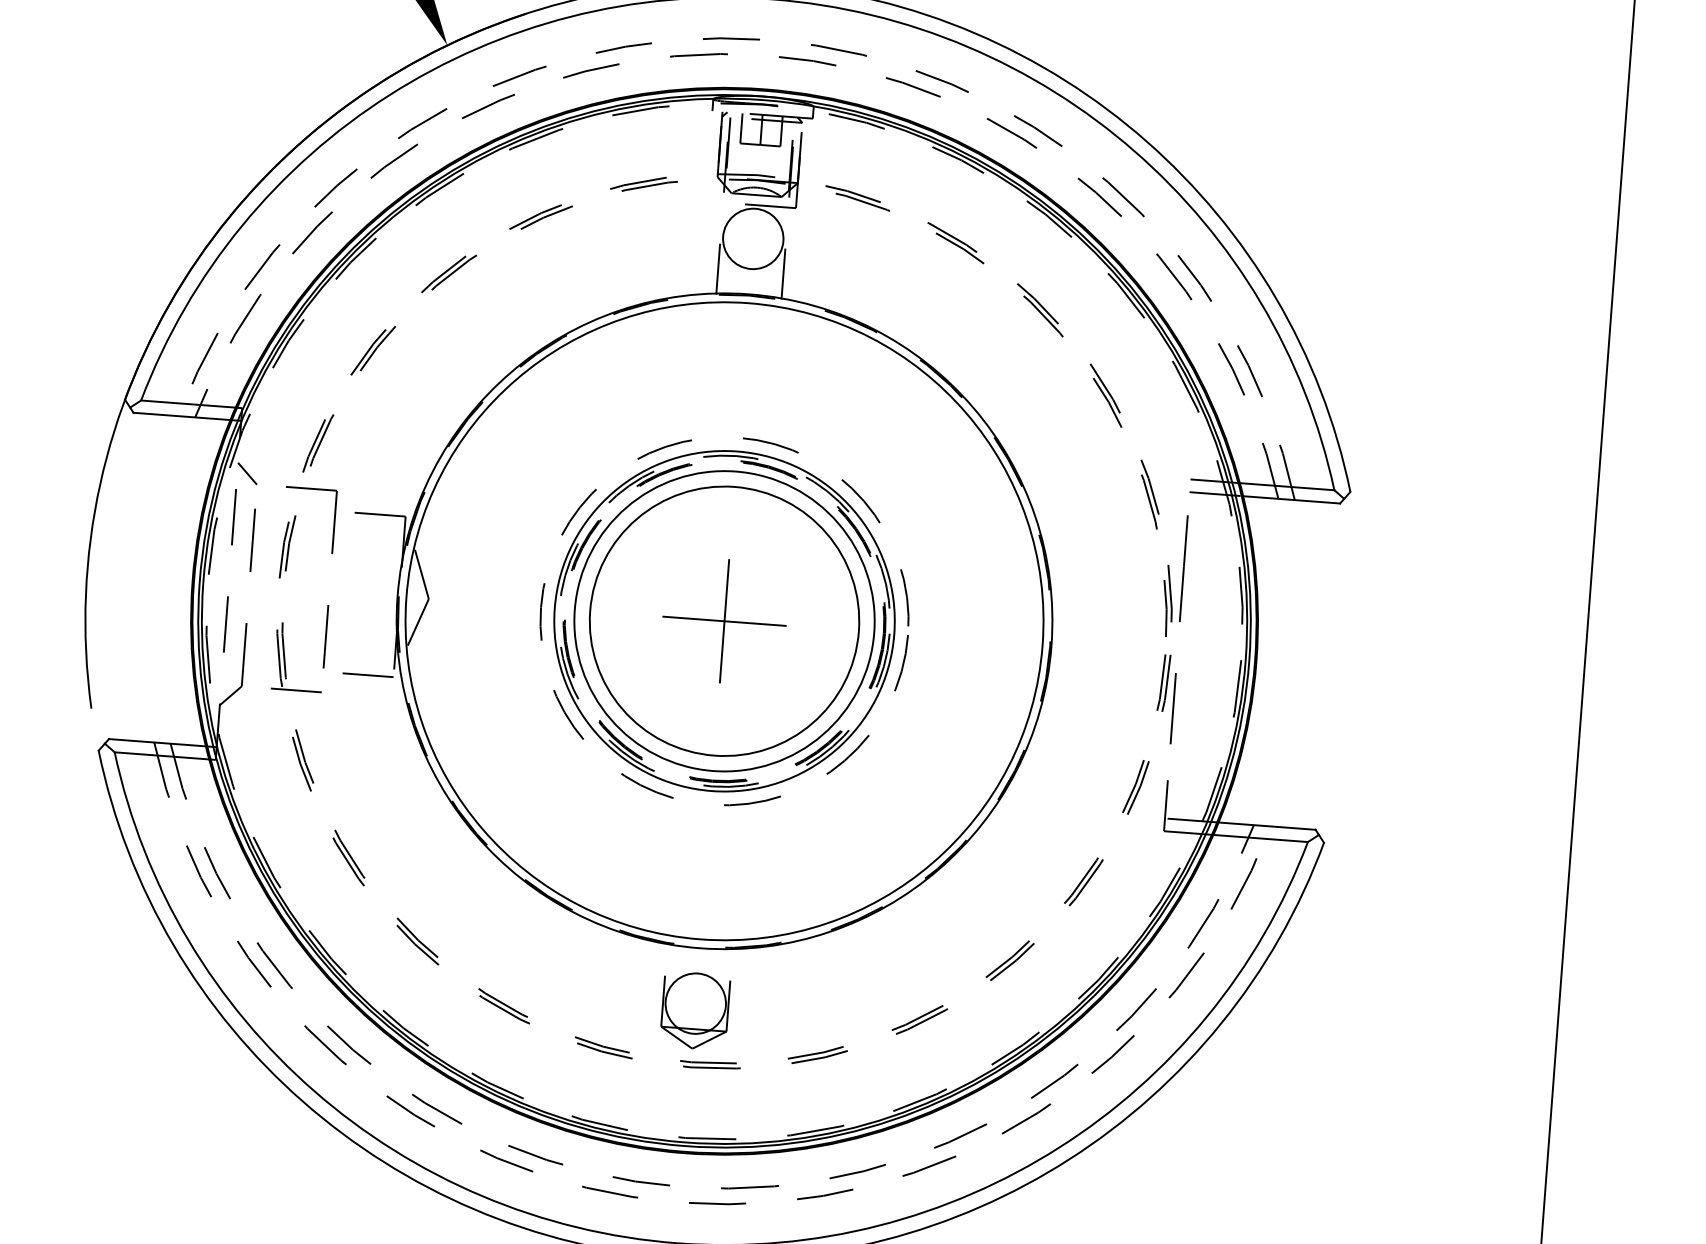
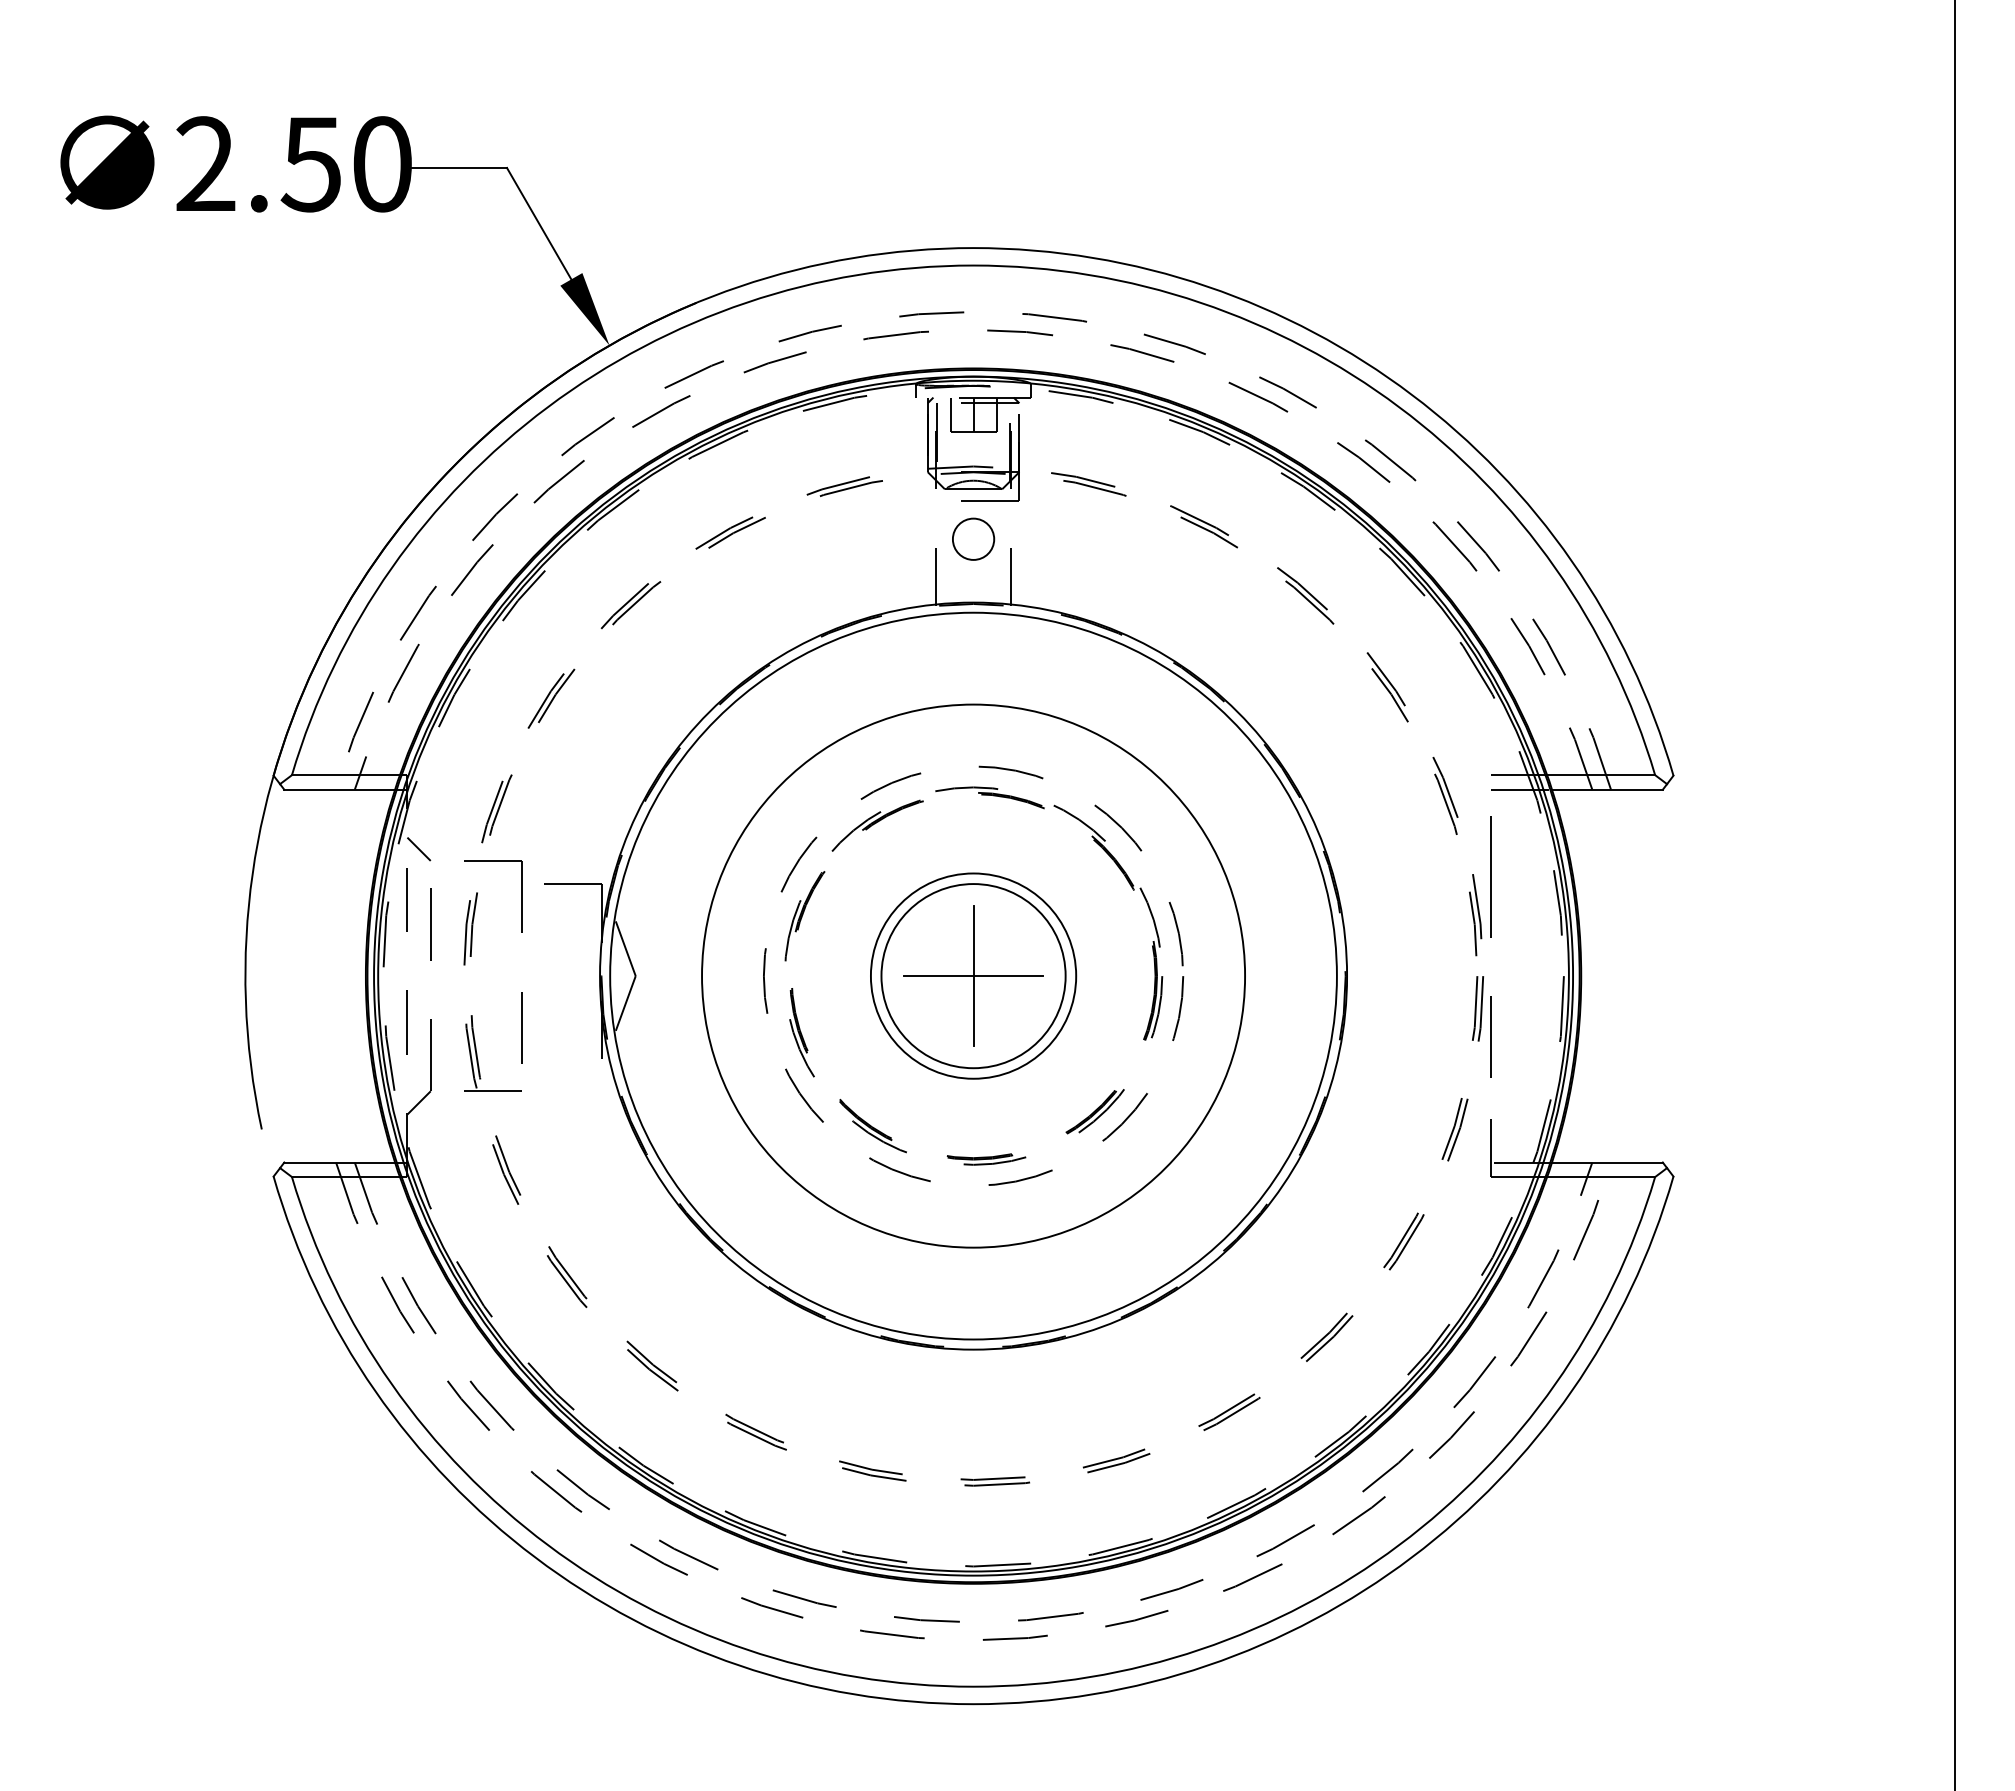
circle: (753, 238) -> (973, 538), size x0.6
circle: (724, 620) -> (973, 975), size x0.6
circle: (724, 621) -> (973, 976), size x0.6
circle: (724, 621) -> (973, 976), size x1.4
line: (367, 674) -> (572, 1067), removed
part: (695, 1010) -> (973, 1420), removed

